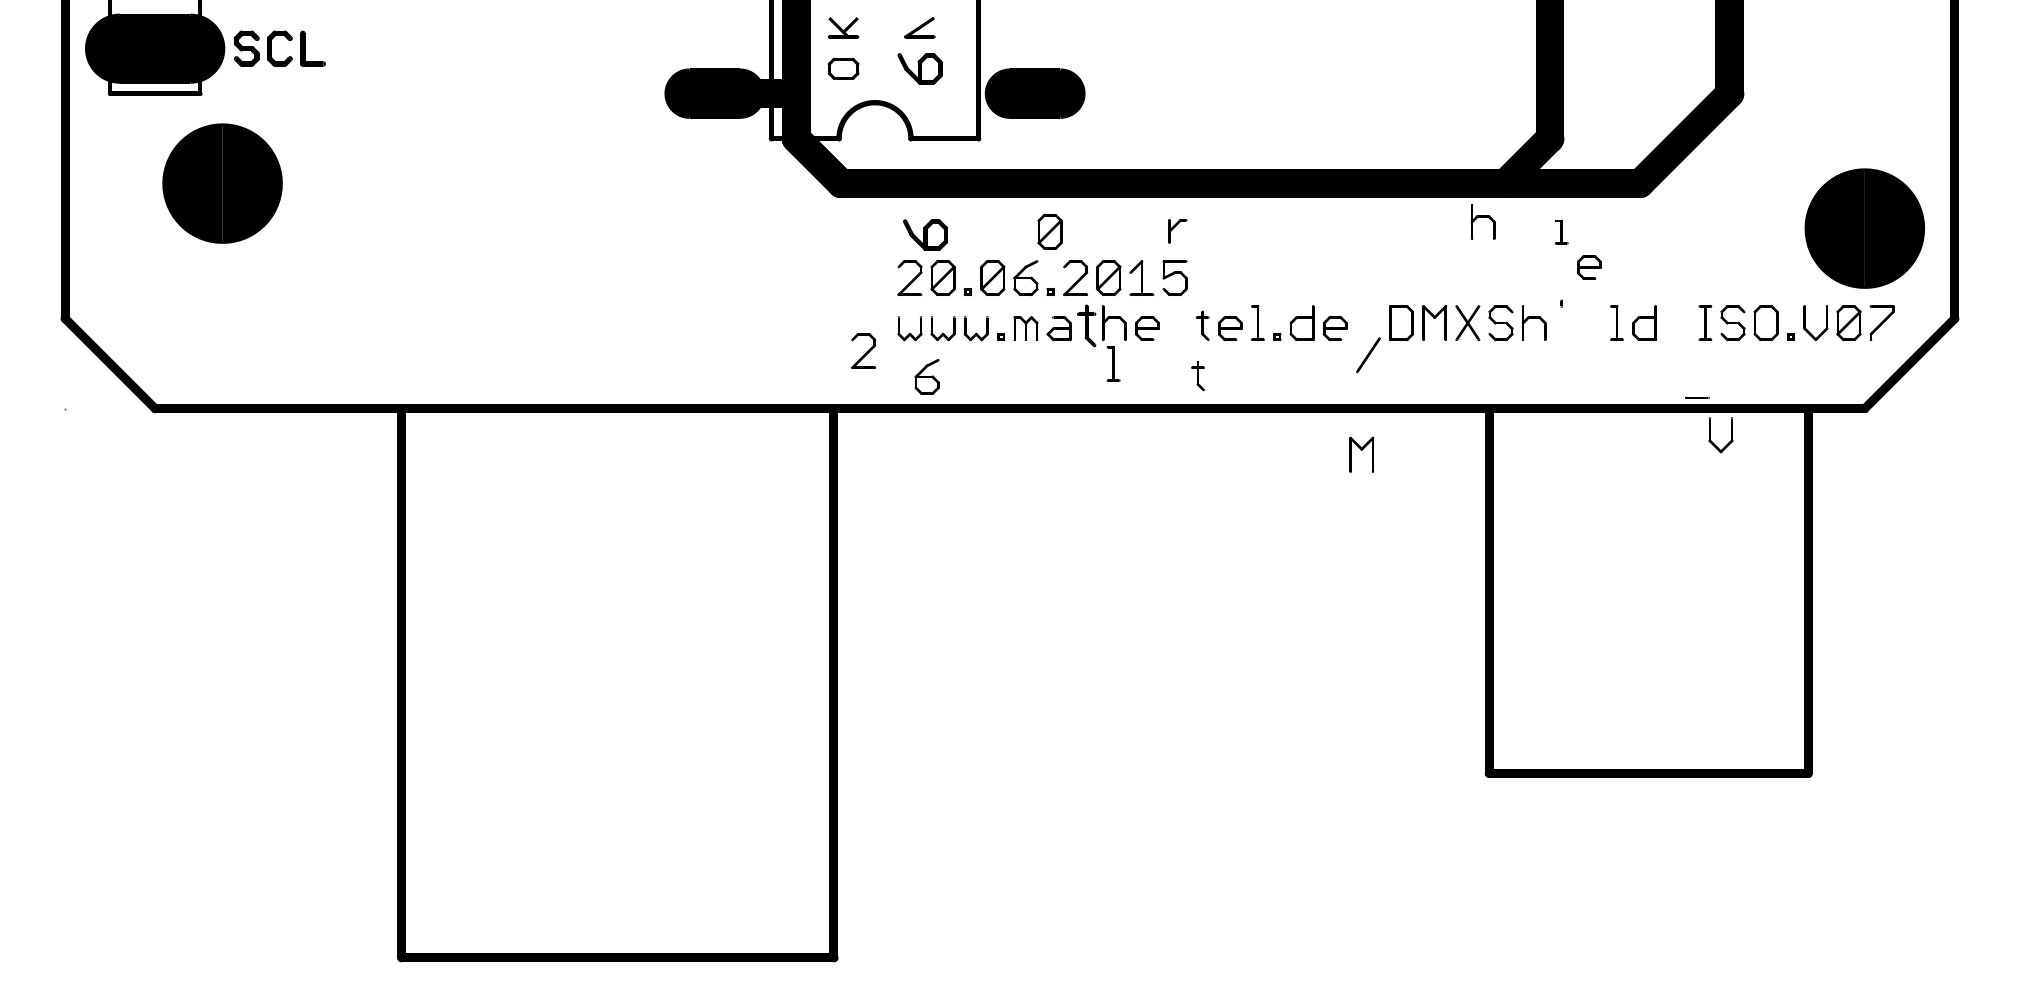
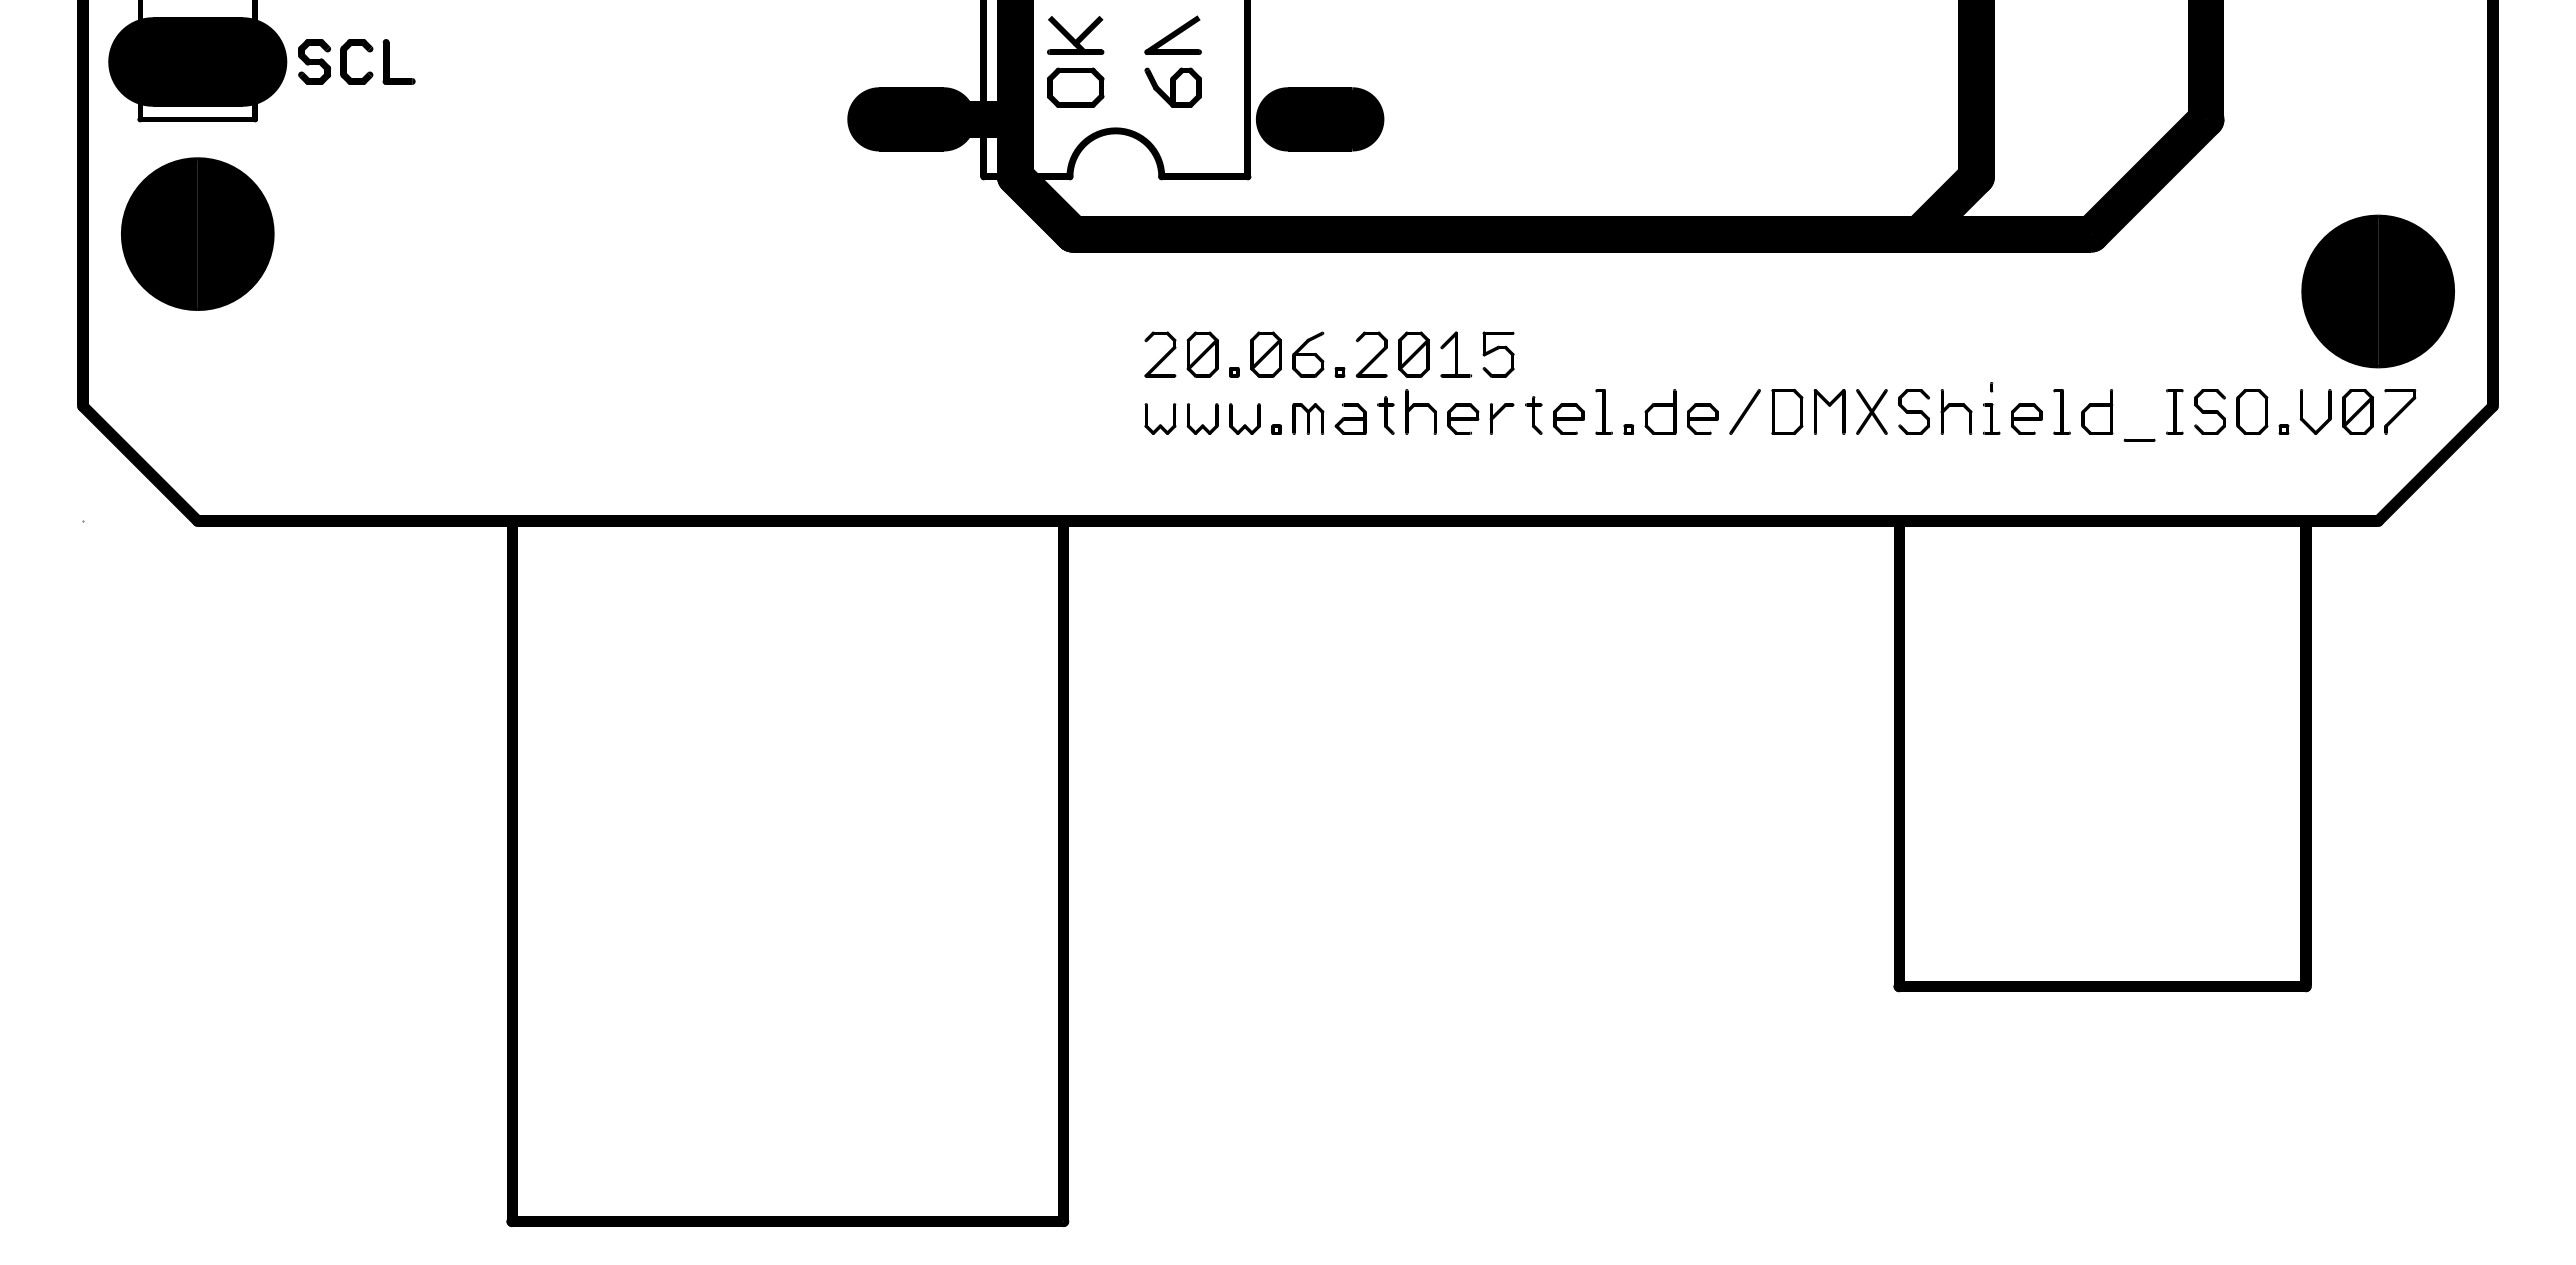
part: (843, 27) -> (1075, 35), size x1.43
part: (919, 27) -> (1172, 34), size x1.43
part: (843, 68) -> (1075, 87), size x1.43
part: (222, 183) -> (197, 233), moved
part: (1483, 221) -> (1891, 282), removed
part: (1177, 230) -> (1501, 418), moved
part: (1049, 231) -> (1338, 295), removed
part: (1561, 231) -> (1991, 418), moved
part: (924, 234) -> (1179, 299), removed
part: (1589, 267) -> (2026, 418), moved
part: (1086, 325) -> (1385, 415), size x0.71
part: (863, 350) -> (1101, 447), removed
line: (1367, 354) -> (1744, 411), moved
part: (1113, 363) -> (1419, 463), removed
part: (927, 376) -> (1182, 480), removed
part: (1197, 376) -> (1527, 479), removed
line: (1697, 397) -> (2139, 439), moved
part: (1710, 434) -> (2181, 554), removed
part: (1361, 454) -> (1736, 579), removed

